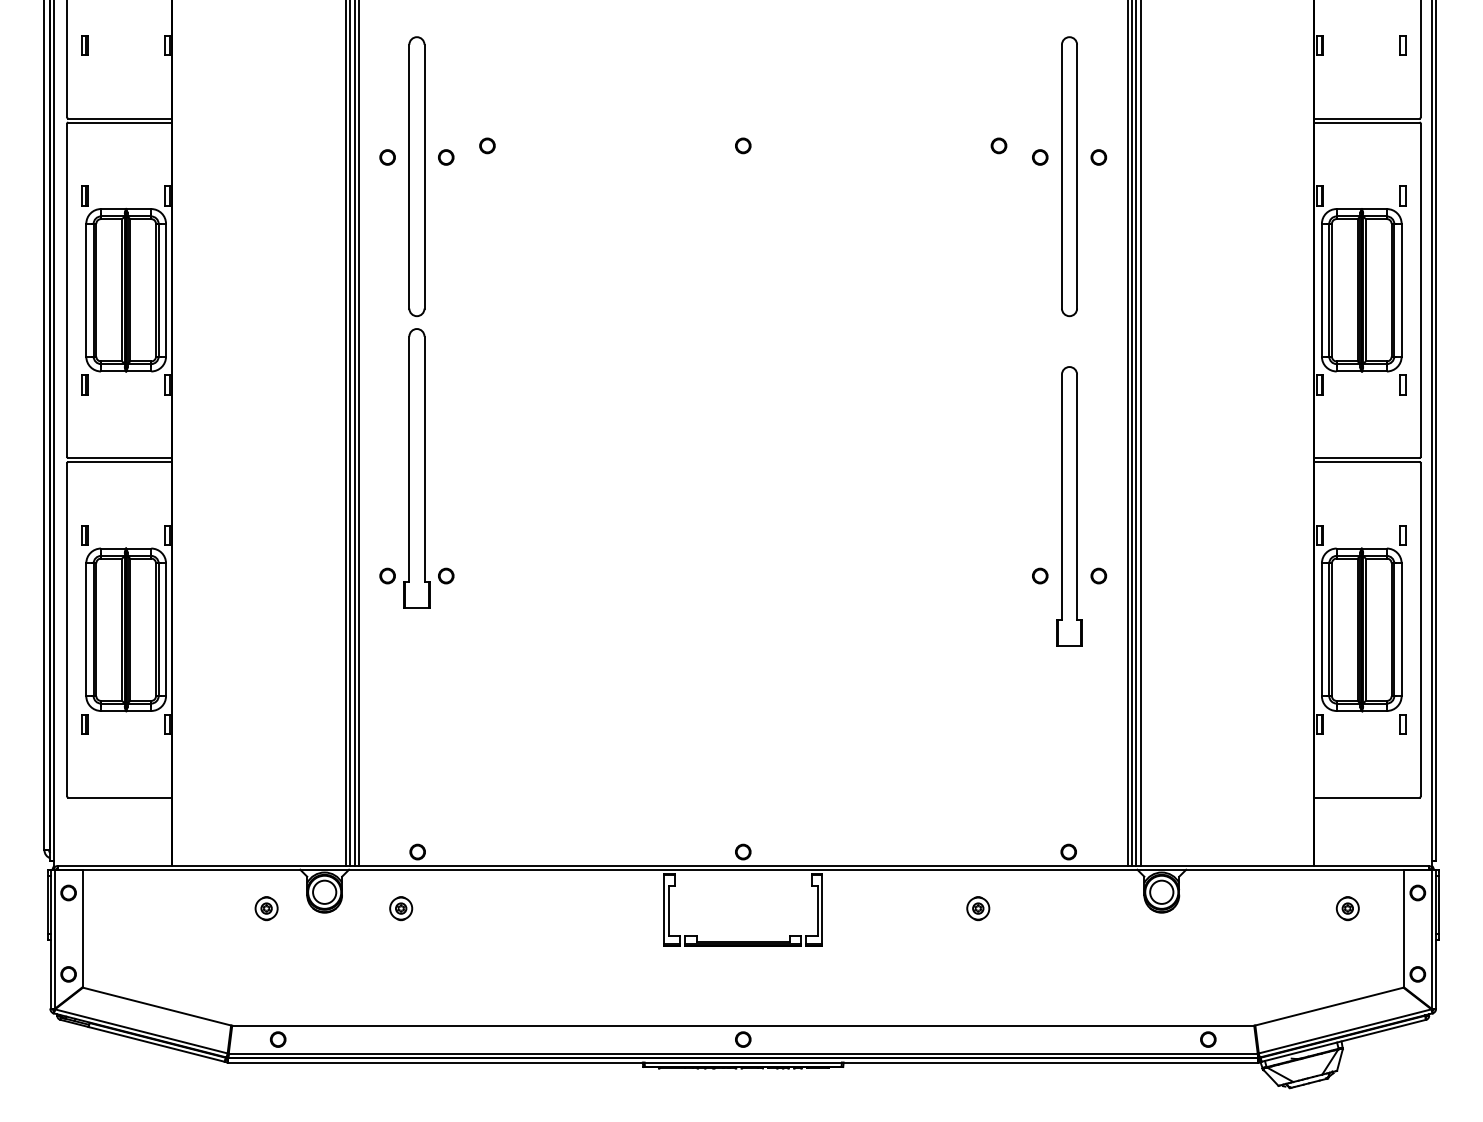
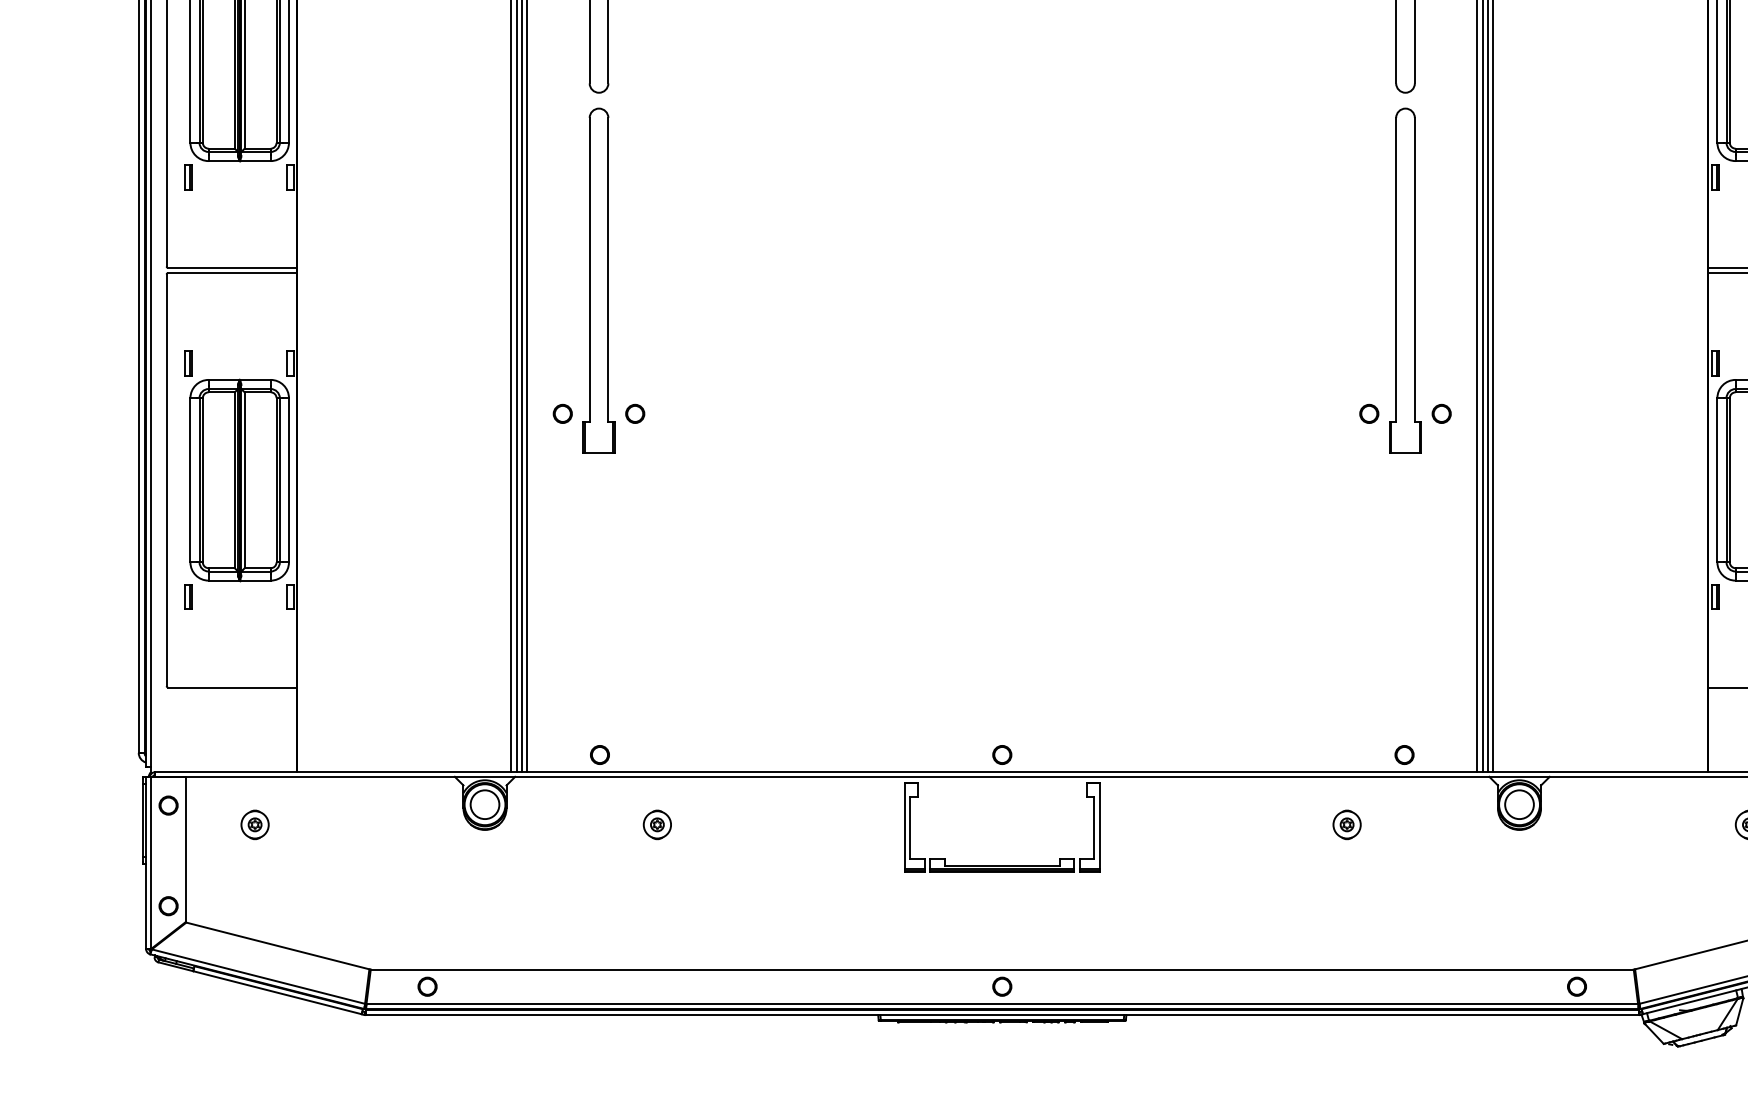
part: (1069, 506) -> (1405, 280), moved
part: (266, 908) -> (254, 824), moved
part: (401, 908) -> (657, 824), moved
part: (978, 908) -> (1347, 824), moved

